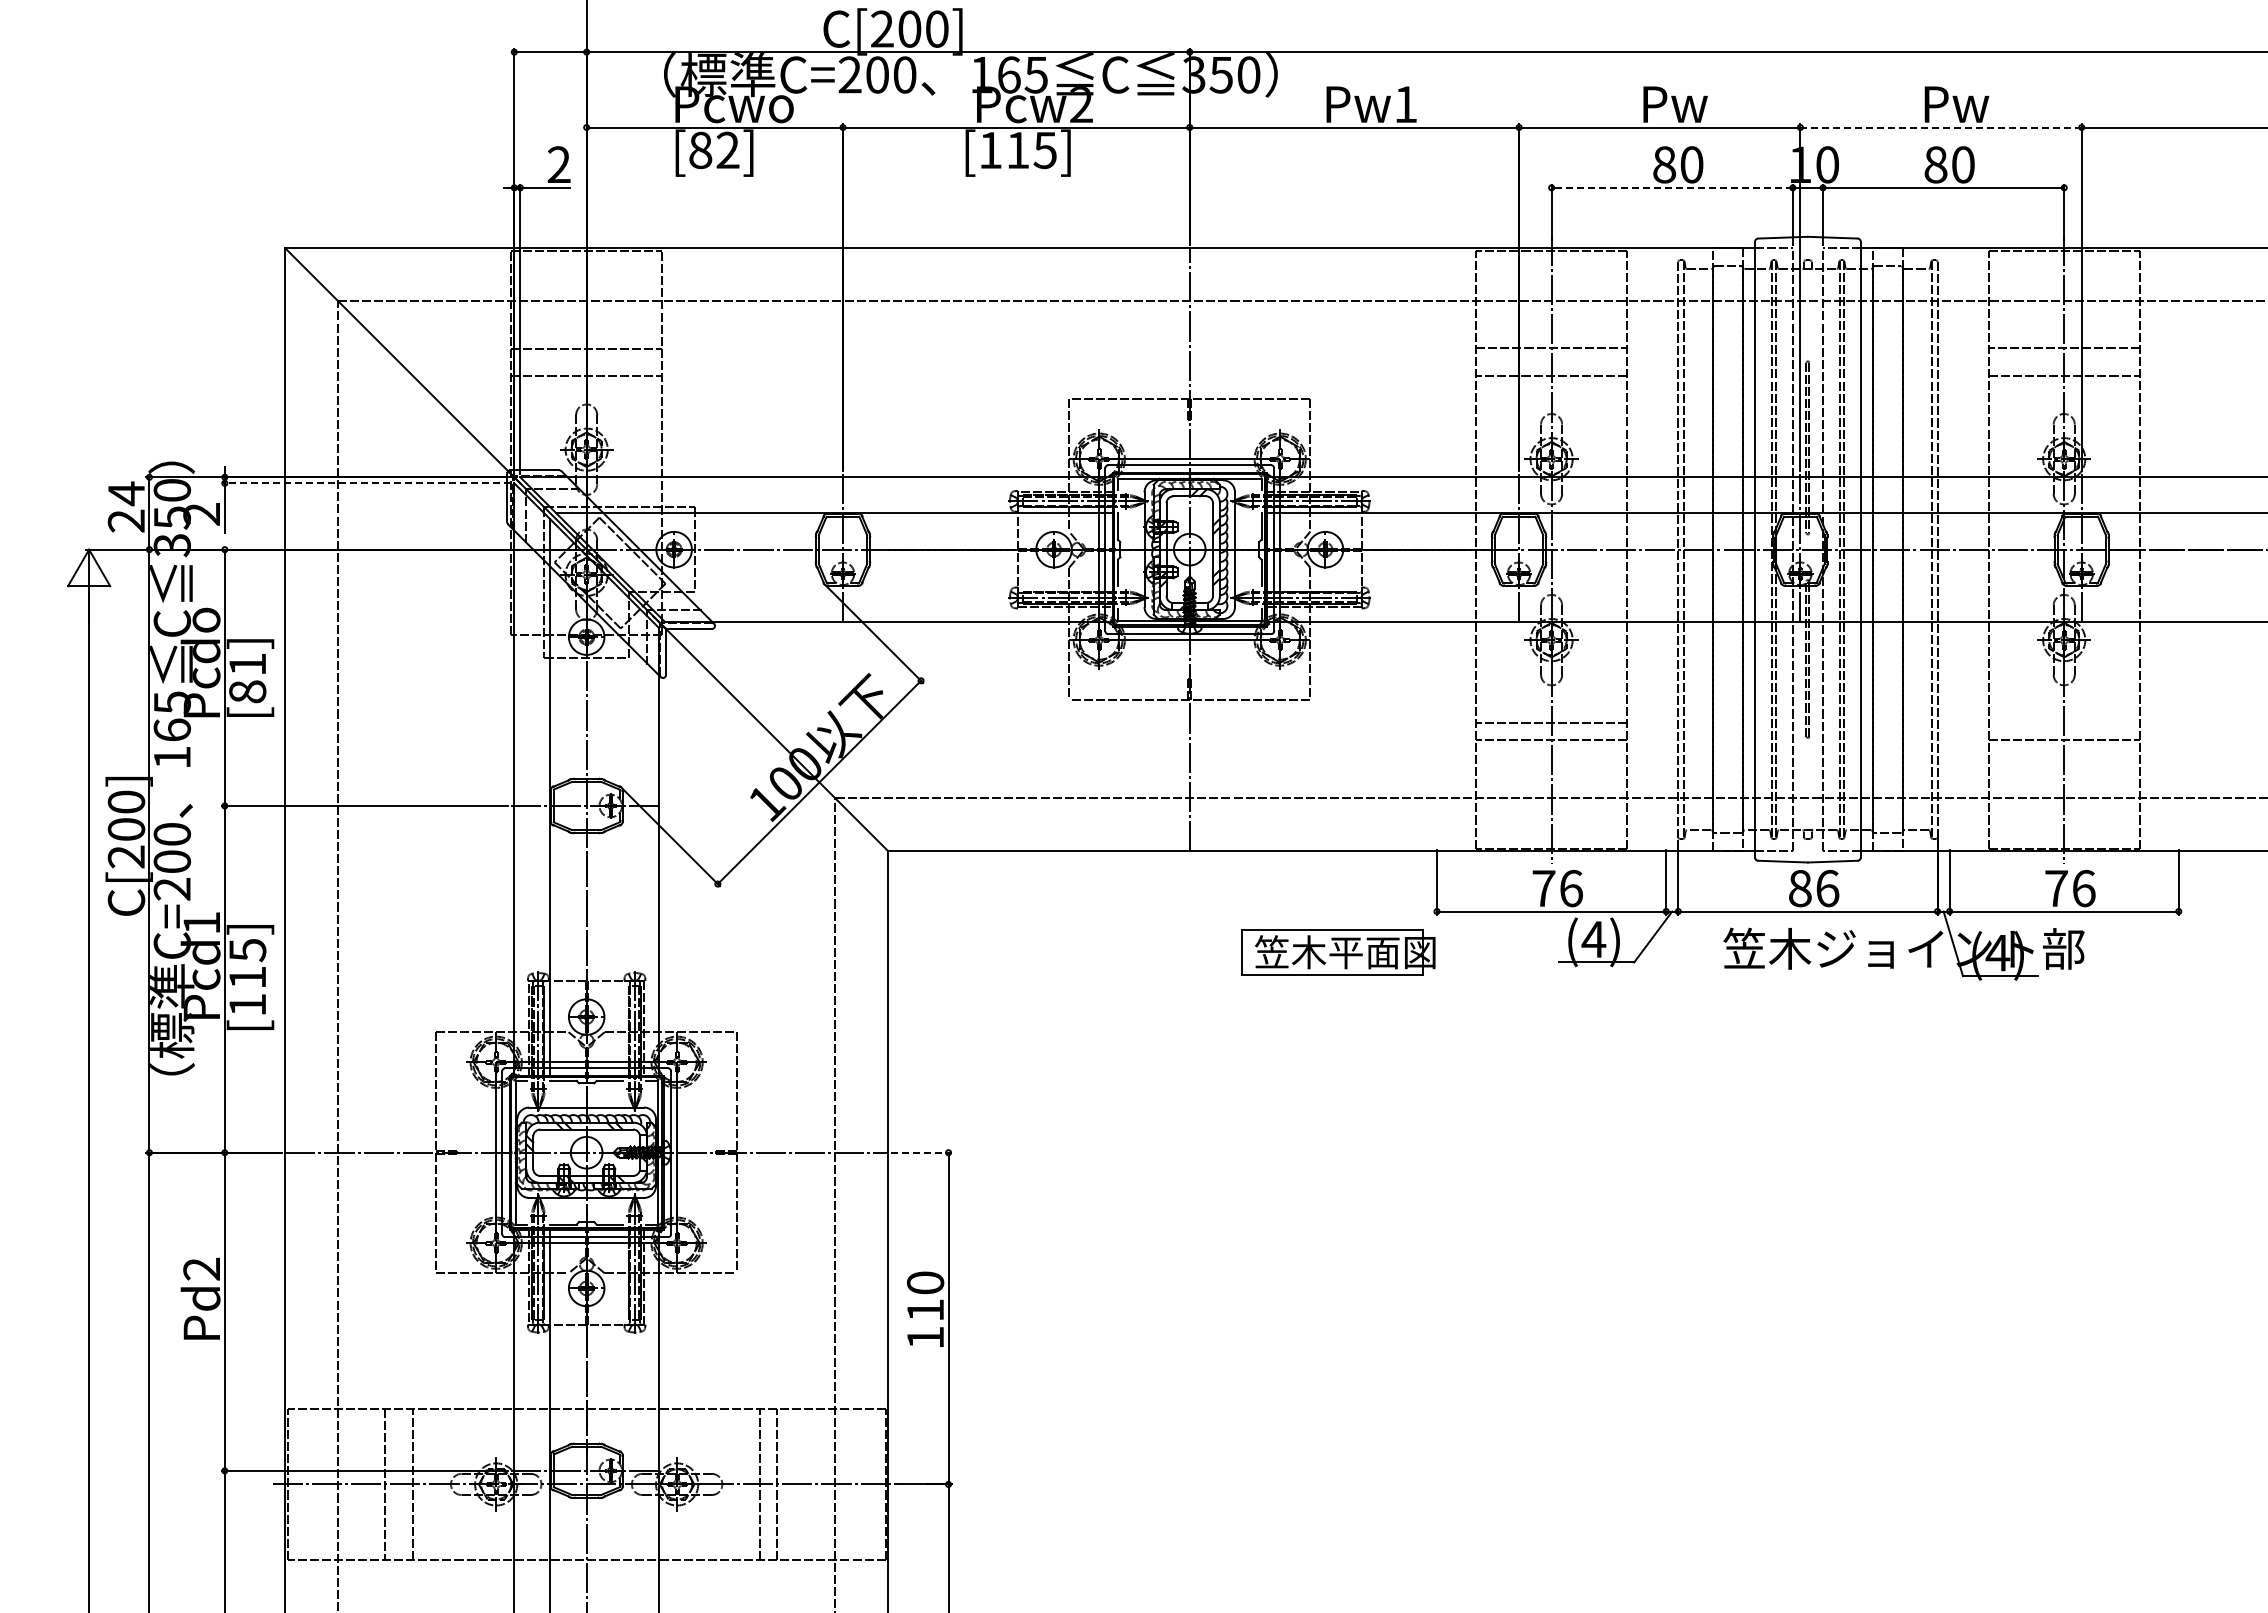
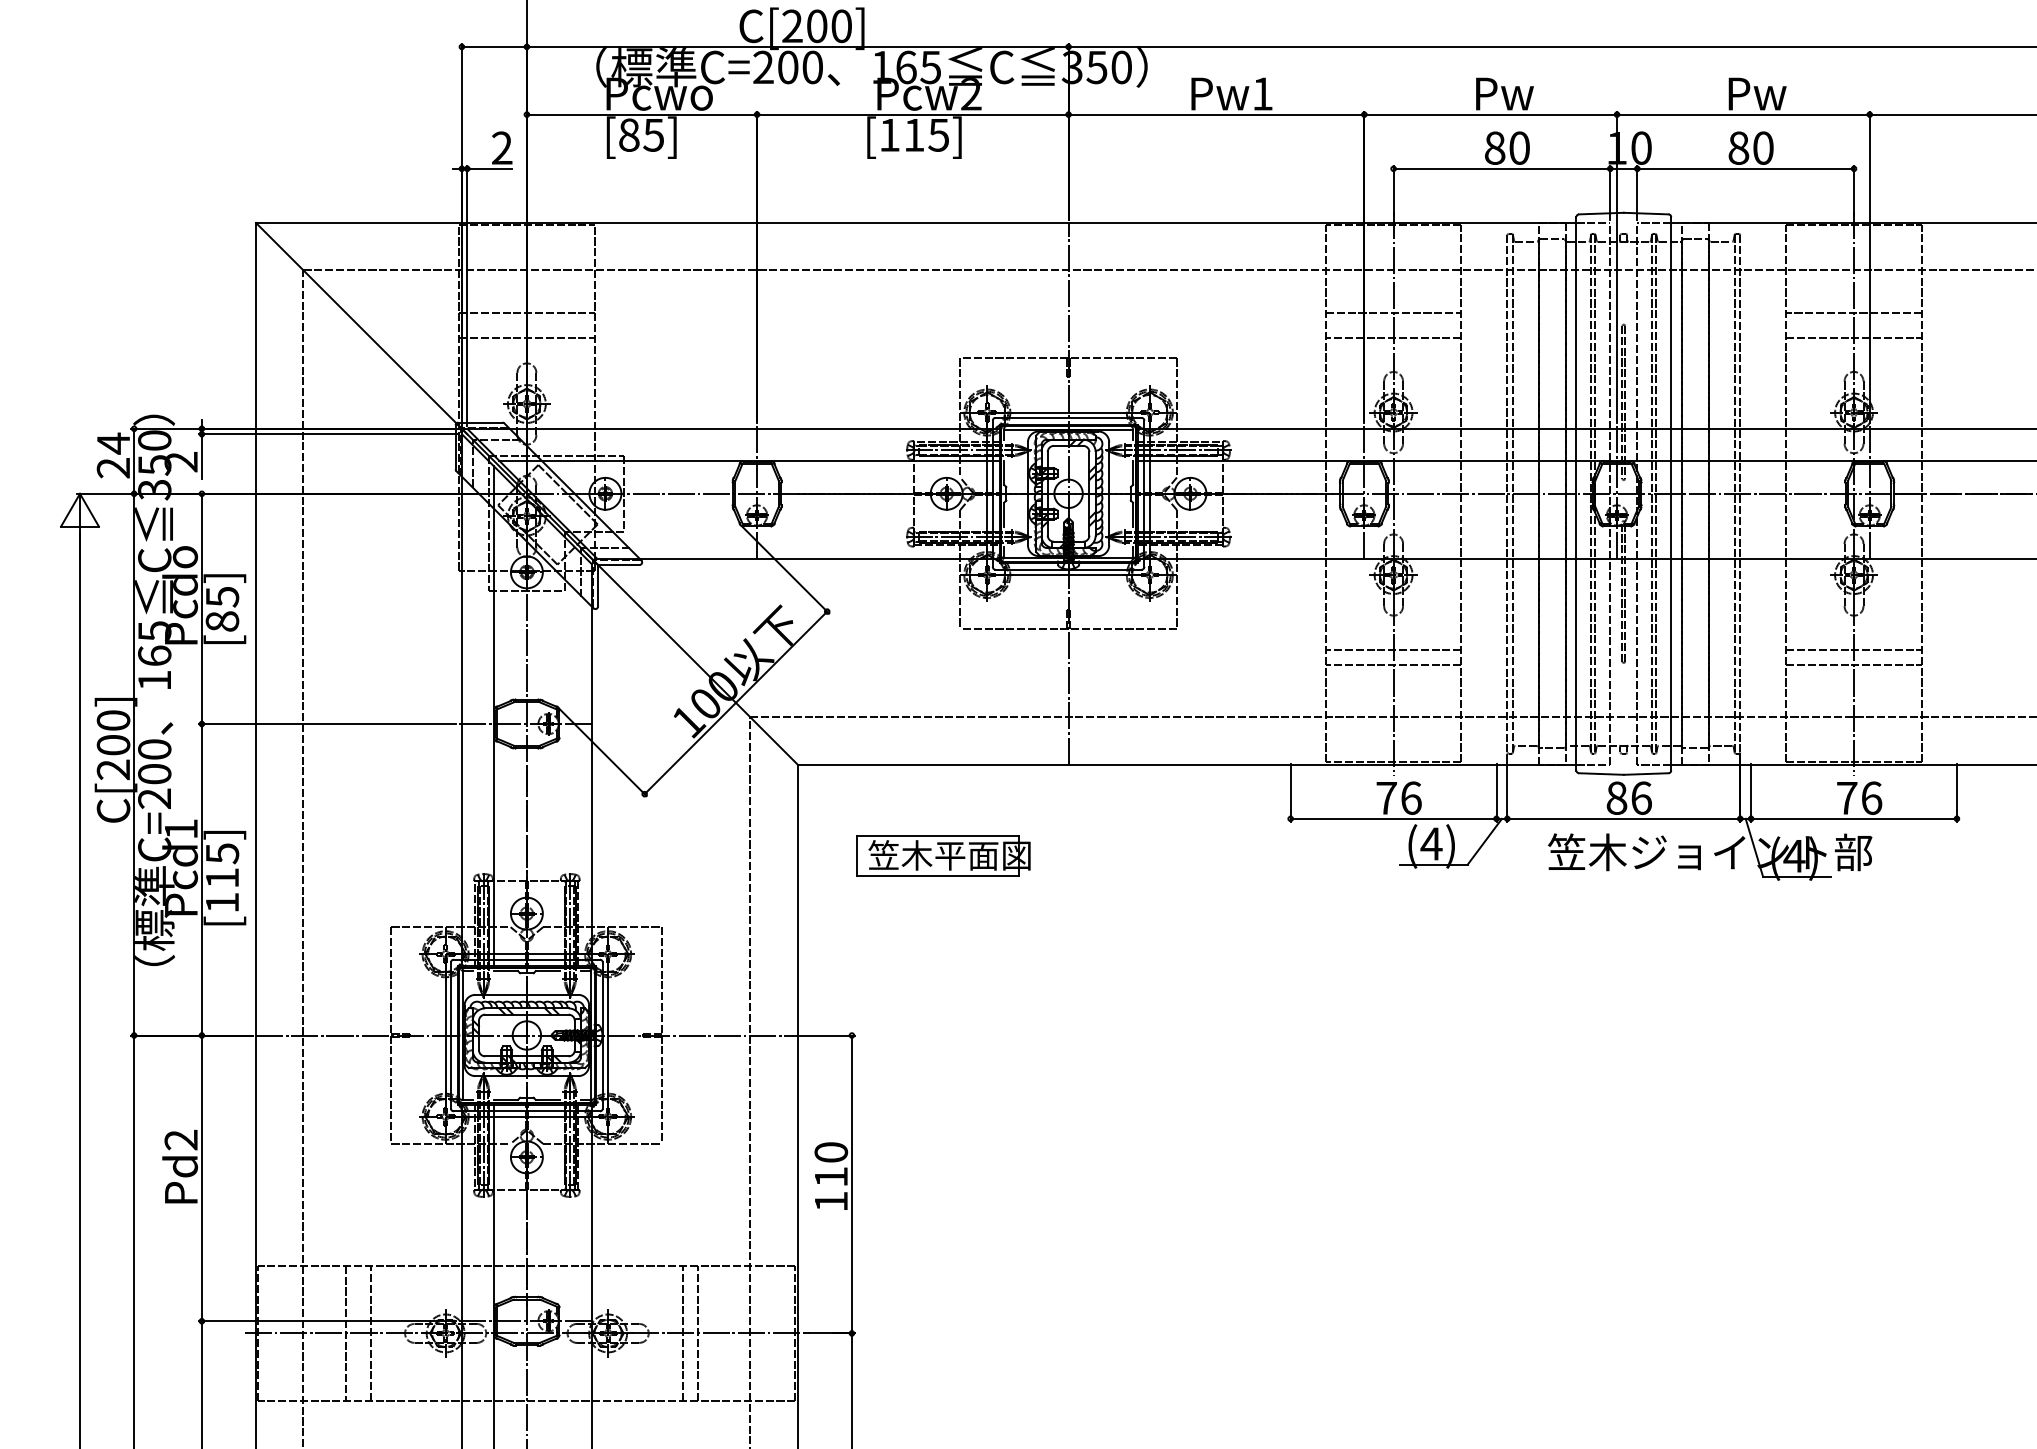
line: (1941, 127) -> (1743, 114), dashed -> solid
text: (727, 150) -> (653, 135), [82] -> [85]
line: (1672, 187) -> (1502, 168), dashed -> solid
line: (366, 483) -> (329, 434), dashed -> solid
text: (247, 664) -> (222, 596), [81] -> [85]
line: (2063, 723) -> (1853, 649), added
part: (1338, 952) -> (943, 855), moved
line: (921, 1152) -> (827, 1035), dashed -> solid

